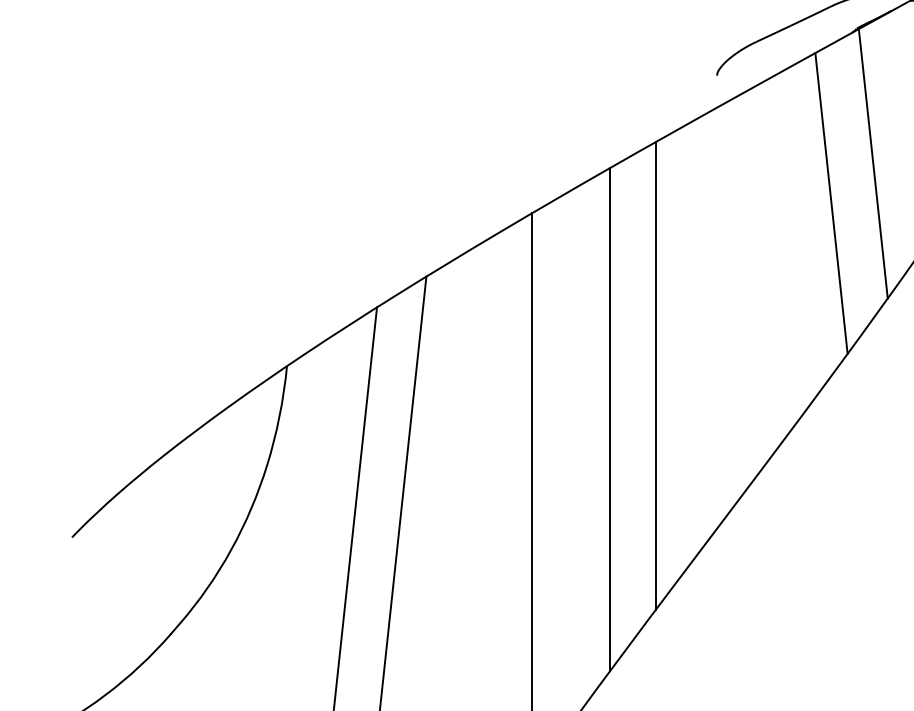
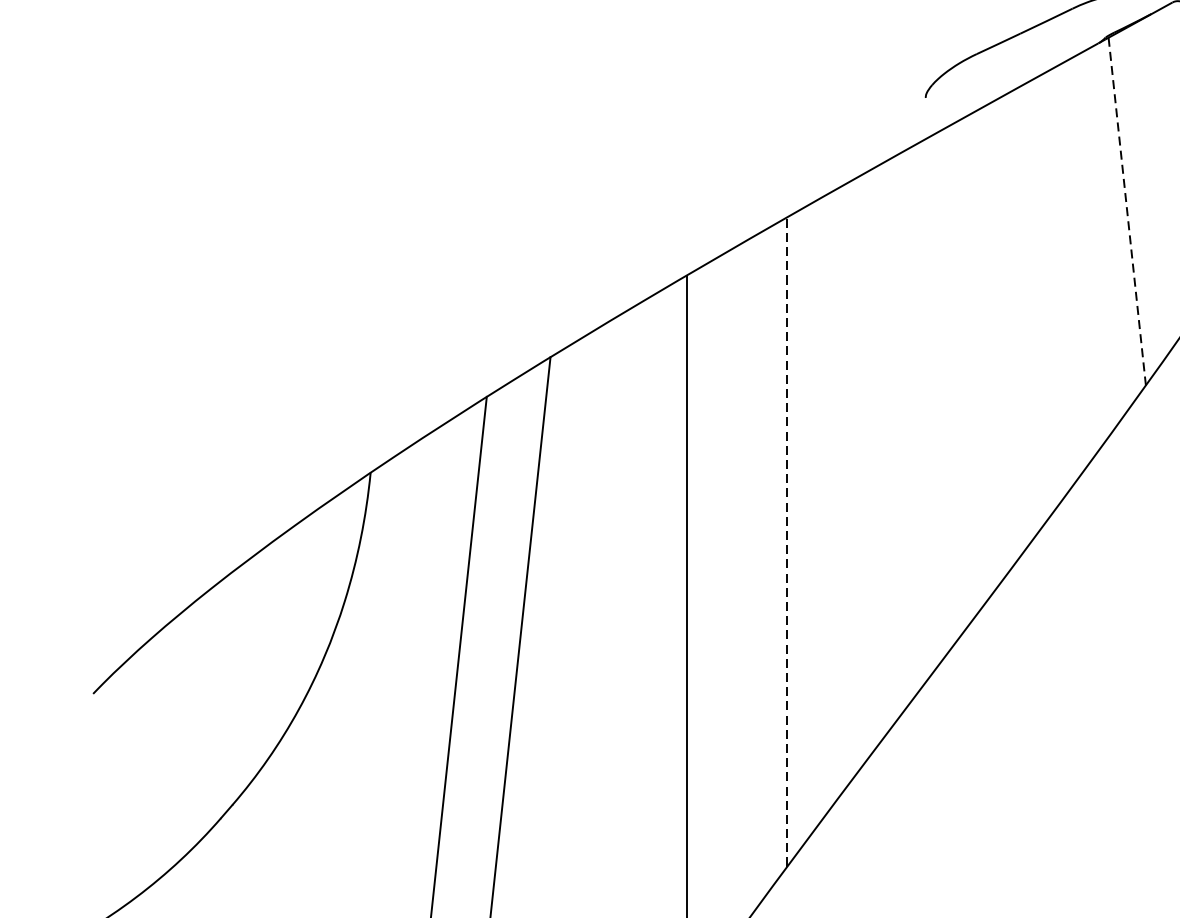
line: (873, 163) -> (1127, 211), solid -> dashed
line: (831, 203) -> (1073, 262), removed
line: (655, 375) -> (846, 484), removed
line: (609, 419) -> (786, 541), solid -> dashed

